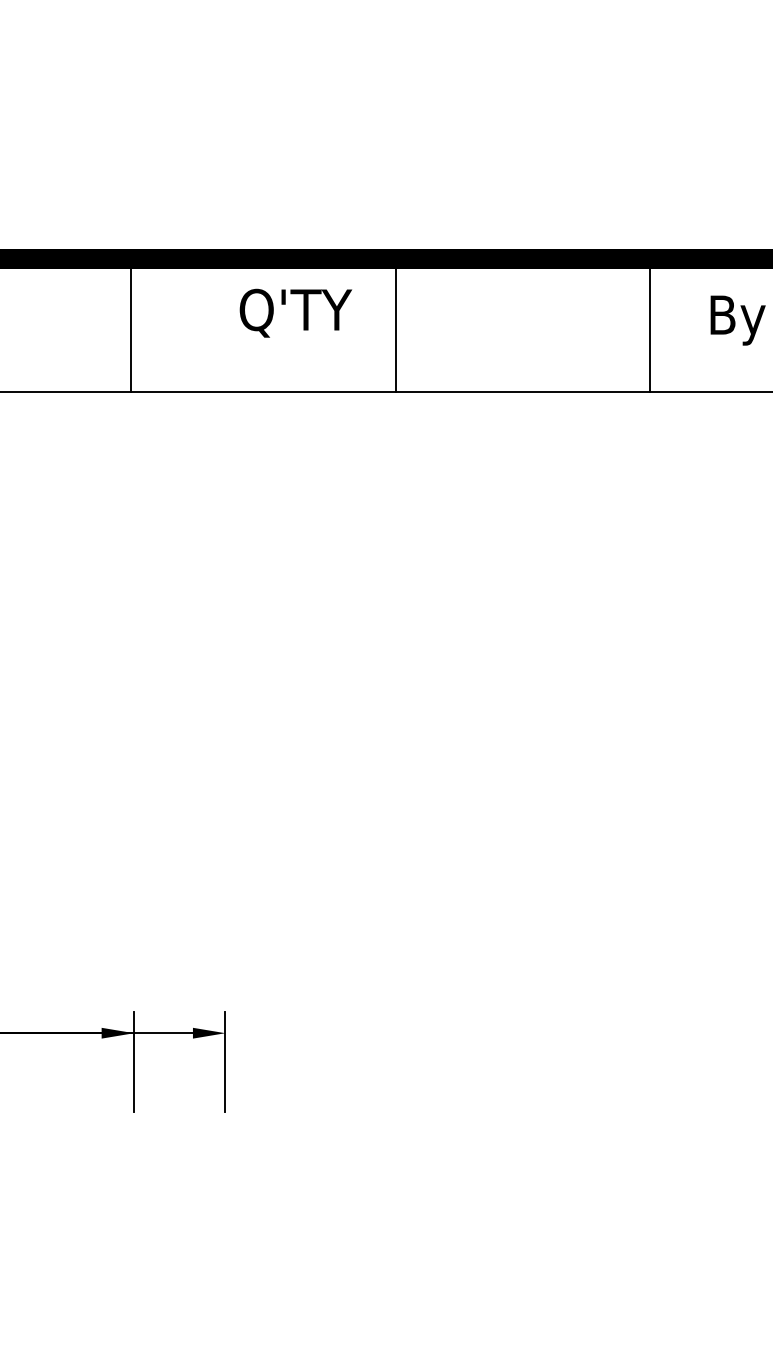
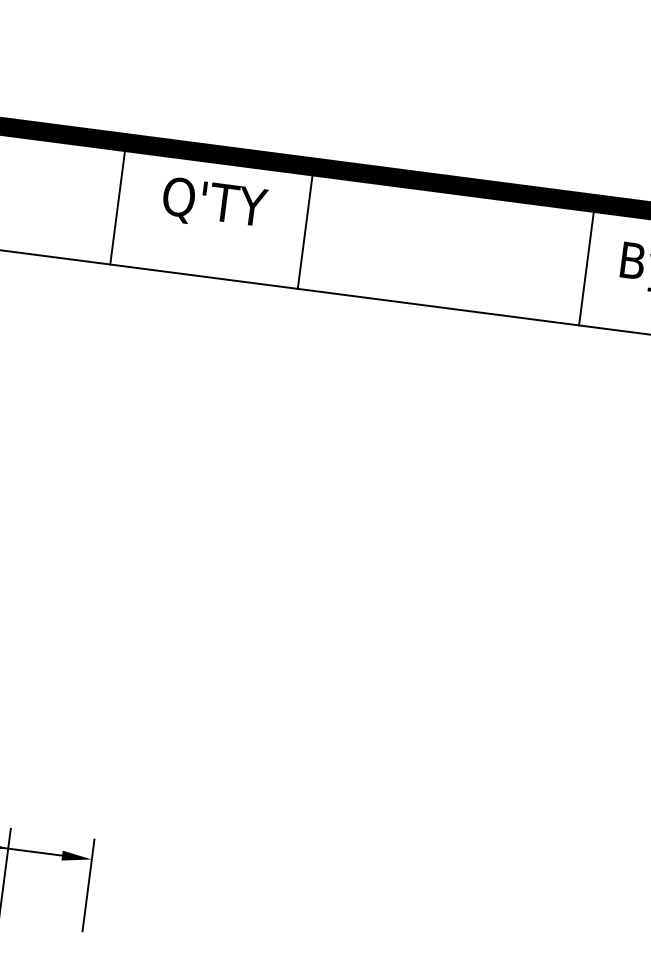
text: (295, 312) -> (214, 204), moved
line: (131, 324) -> (118, 202), moved
line: (395, 324) -> (305, 227), moved
line: (650, 324) -> (587, 263), moved

